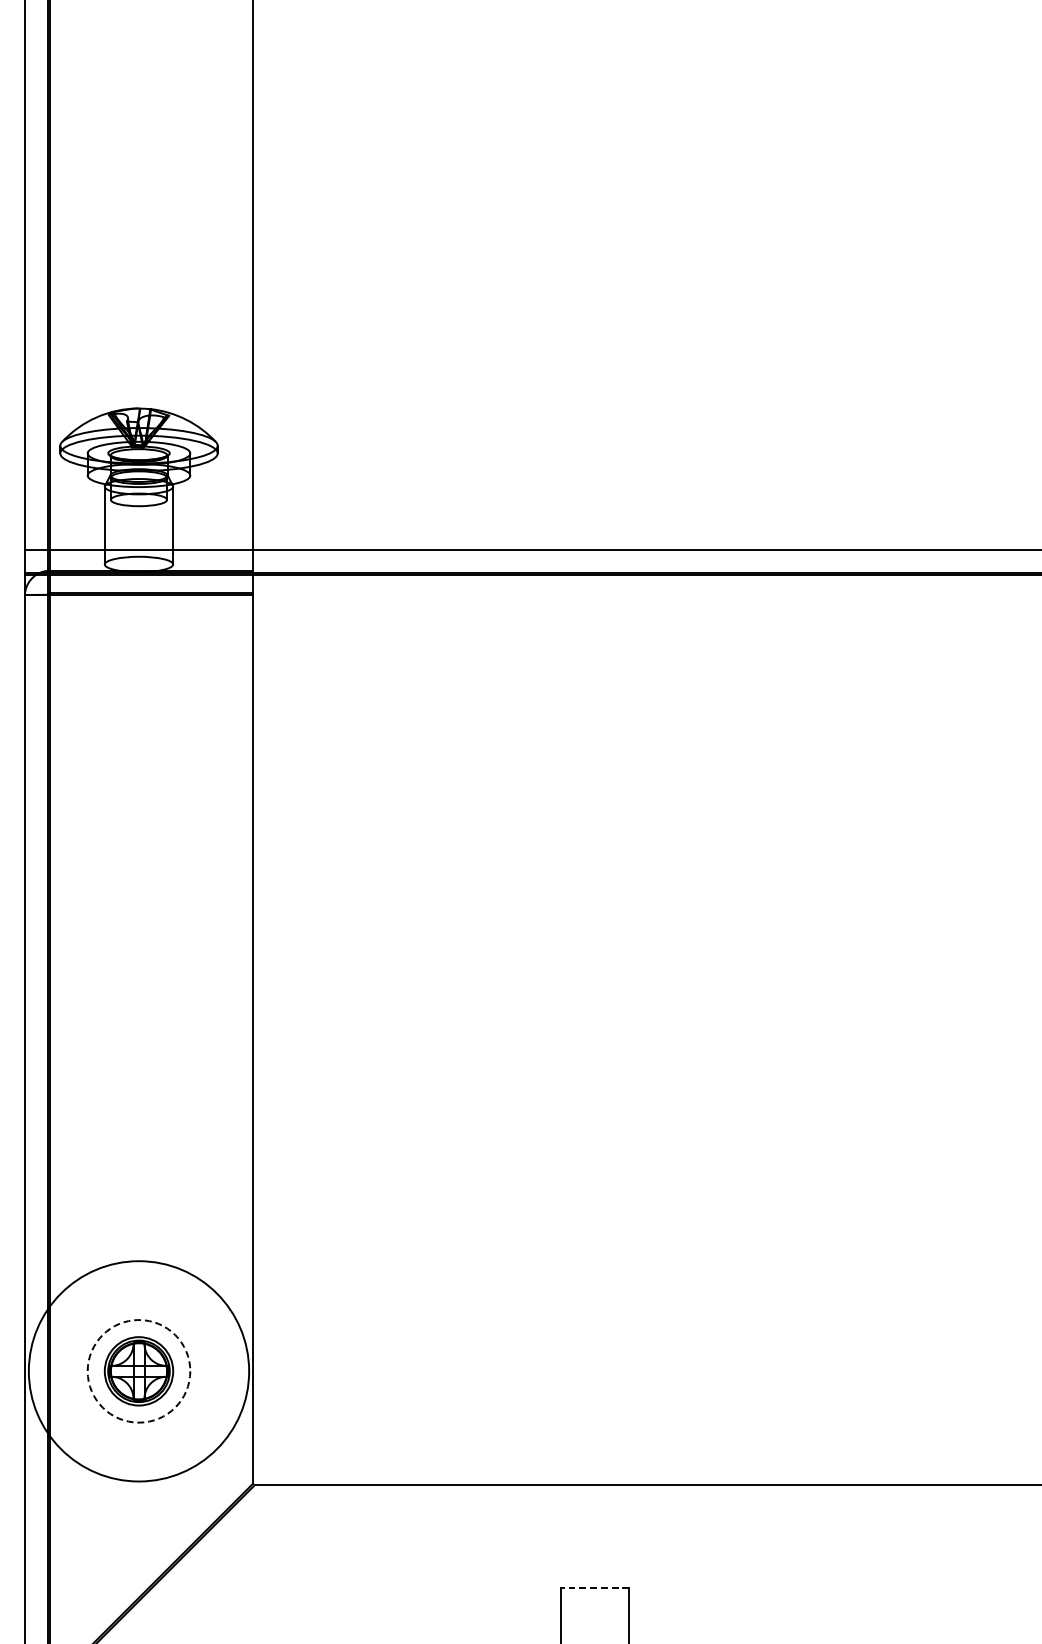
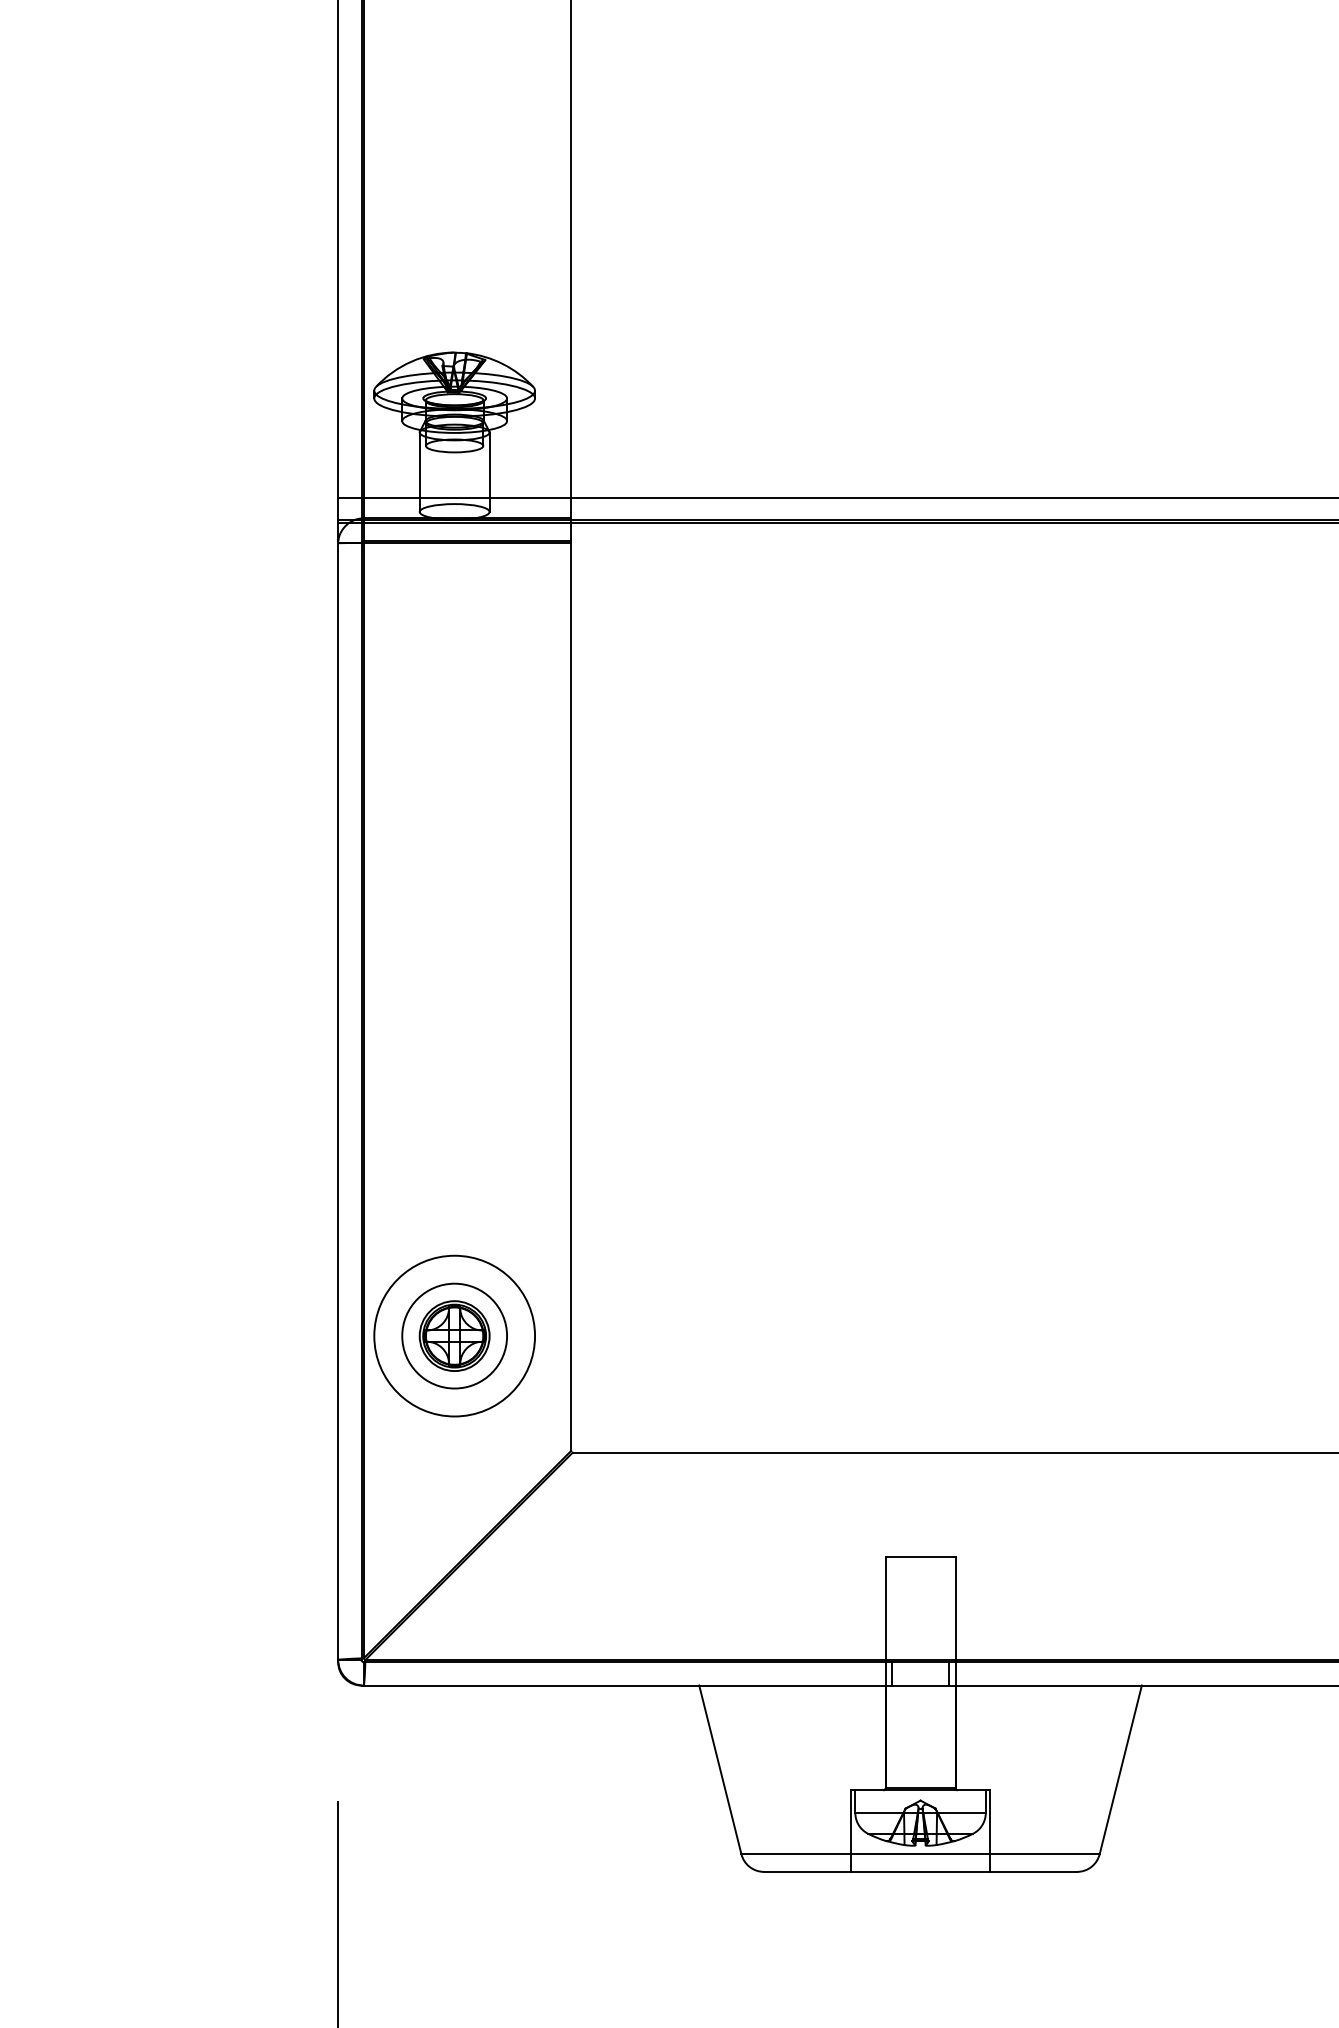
circle: (138, 1370) -> (454, 1335), dashed -> solid
circle: (138, 1370) -> (454, 1335), size x0.71
line: (595, 1588) -> (920, 1557), dashed -> solid

